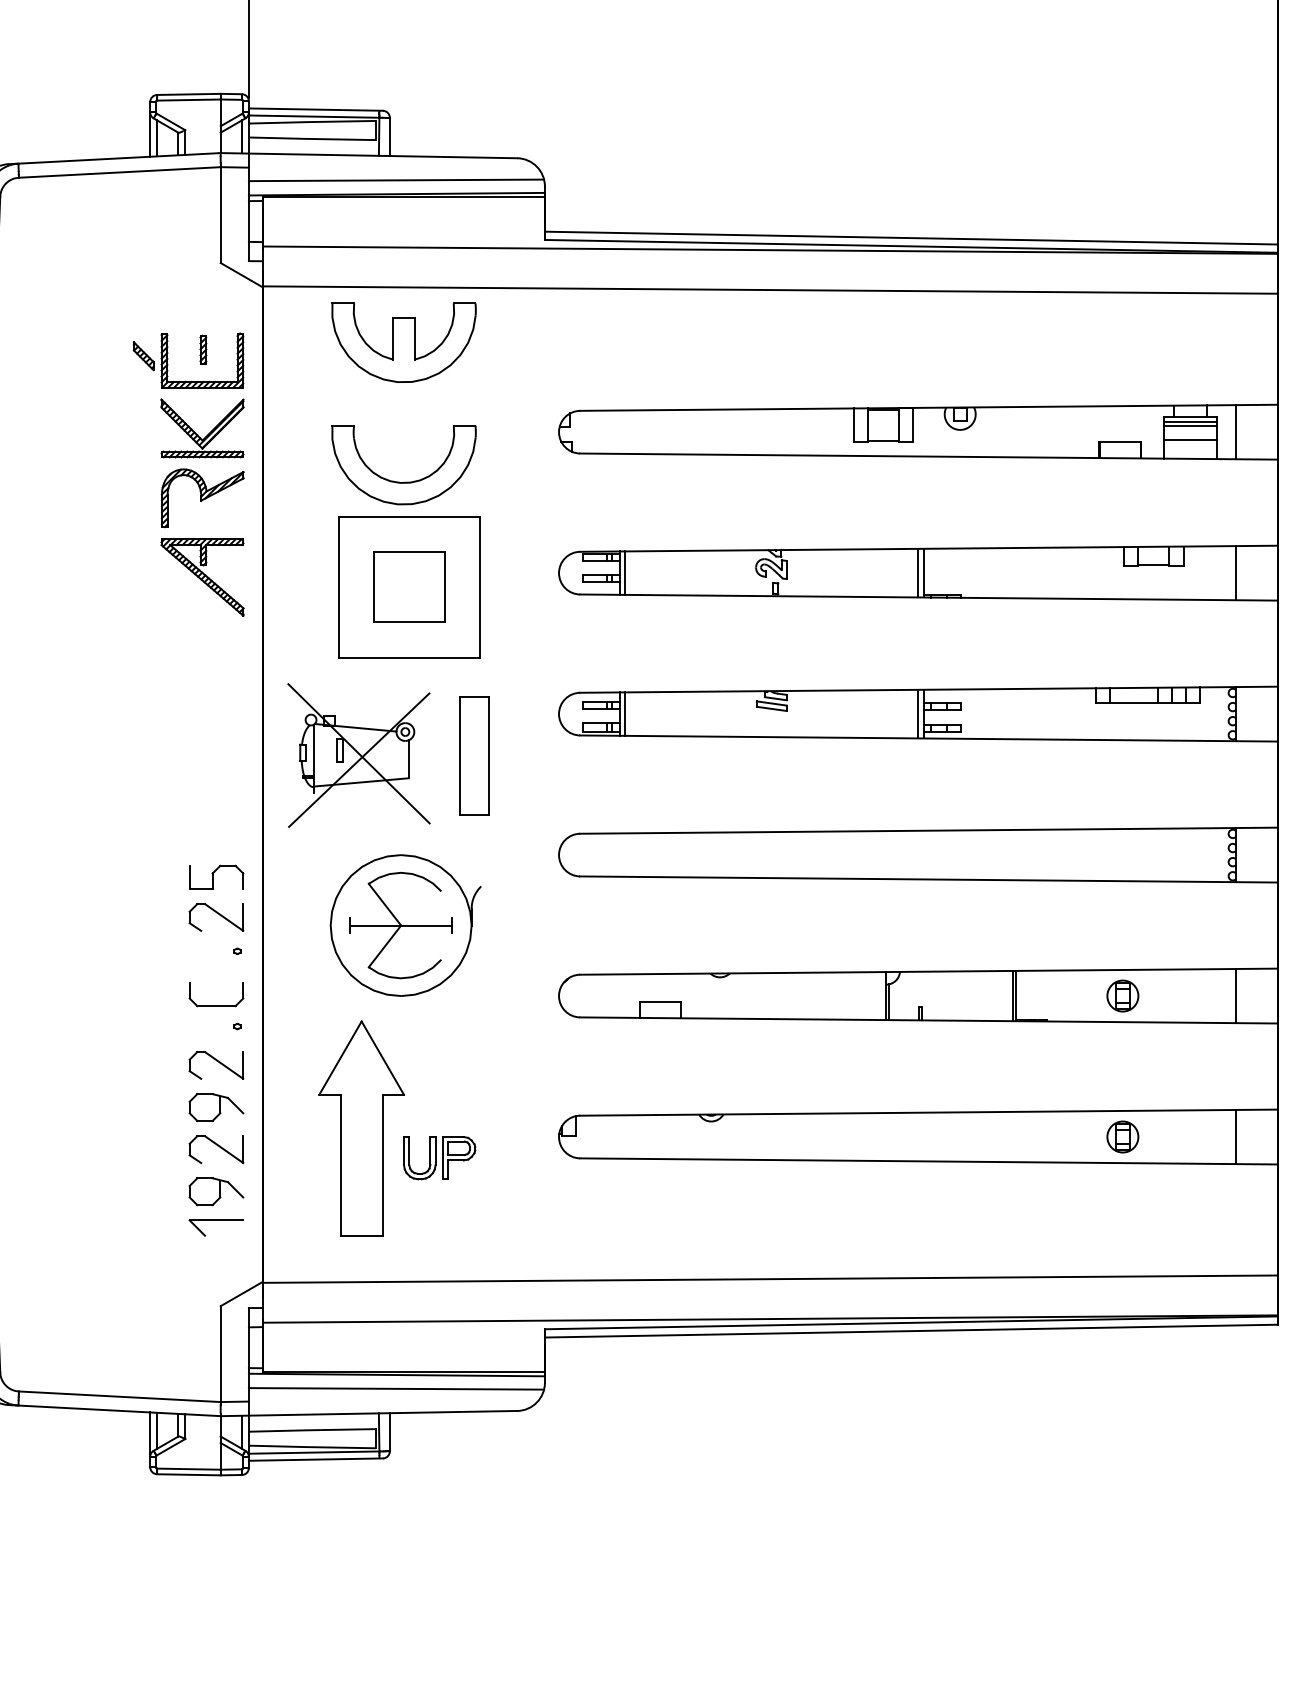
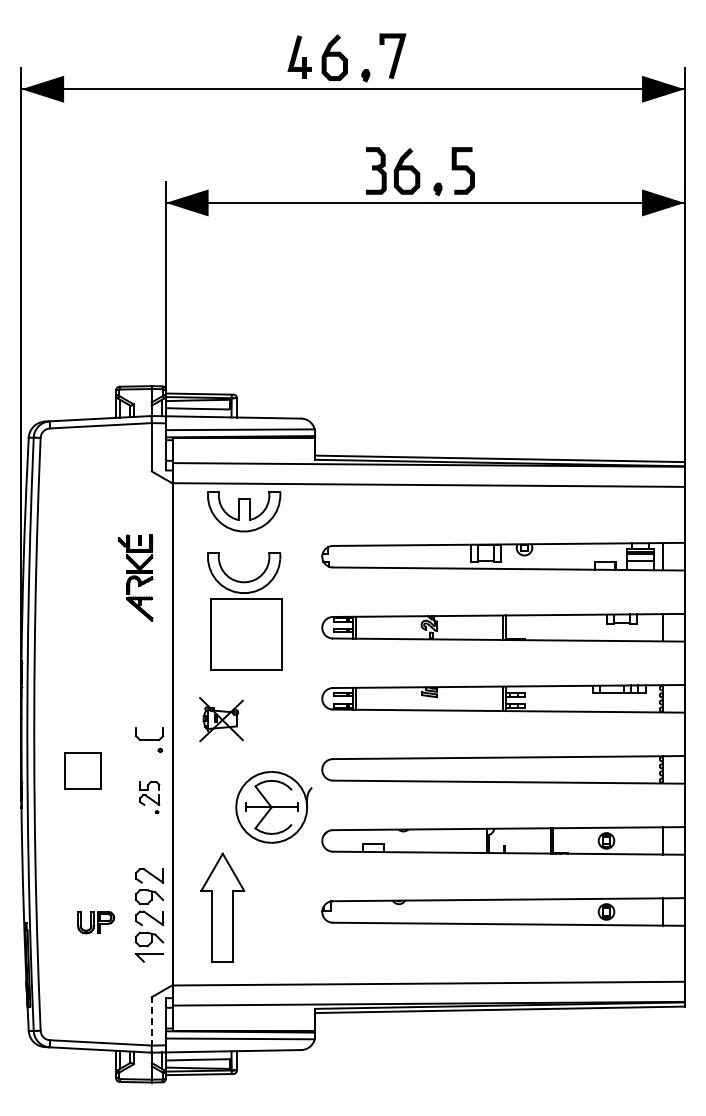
part: (188, 473) -> (135, 577), size x0.6
part: (408, 586) -> (82, 770), moved
part: (359, 755) -> (221, 719), size x0.6
part: (474, 755) -> (279, 719), removed
part: (216, 909) -> (149, 797), size x0.7
part: (404, 925) -> (273, 807), moved
part: (216, 1005) -> (149, 739), moved
part: (440, 1157) -> (96, 922), moved
line: (220, 1356) -> (151, 1022), solid -> dashed

